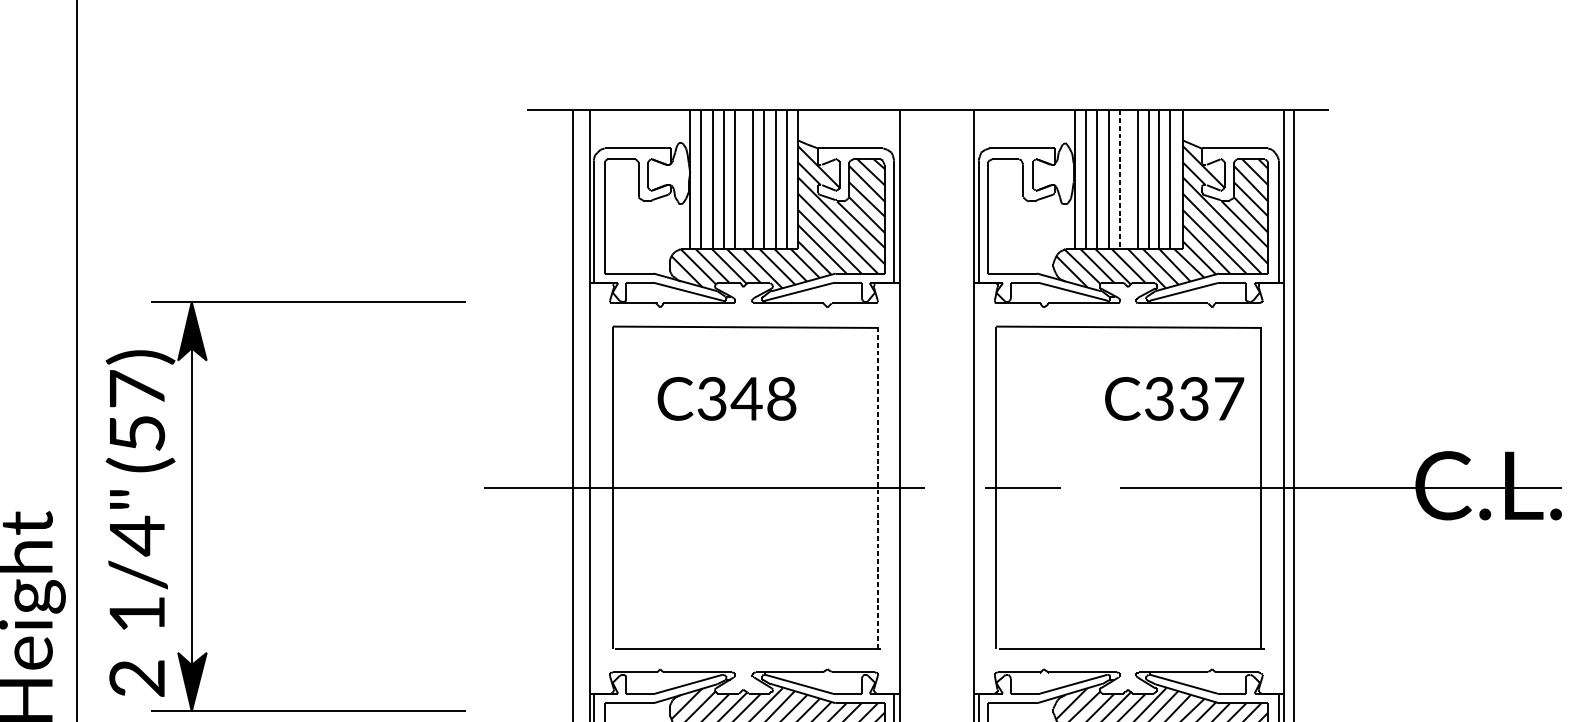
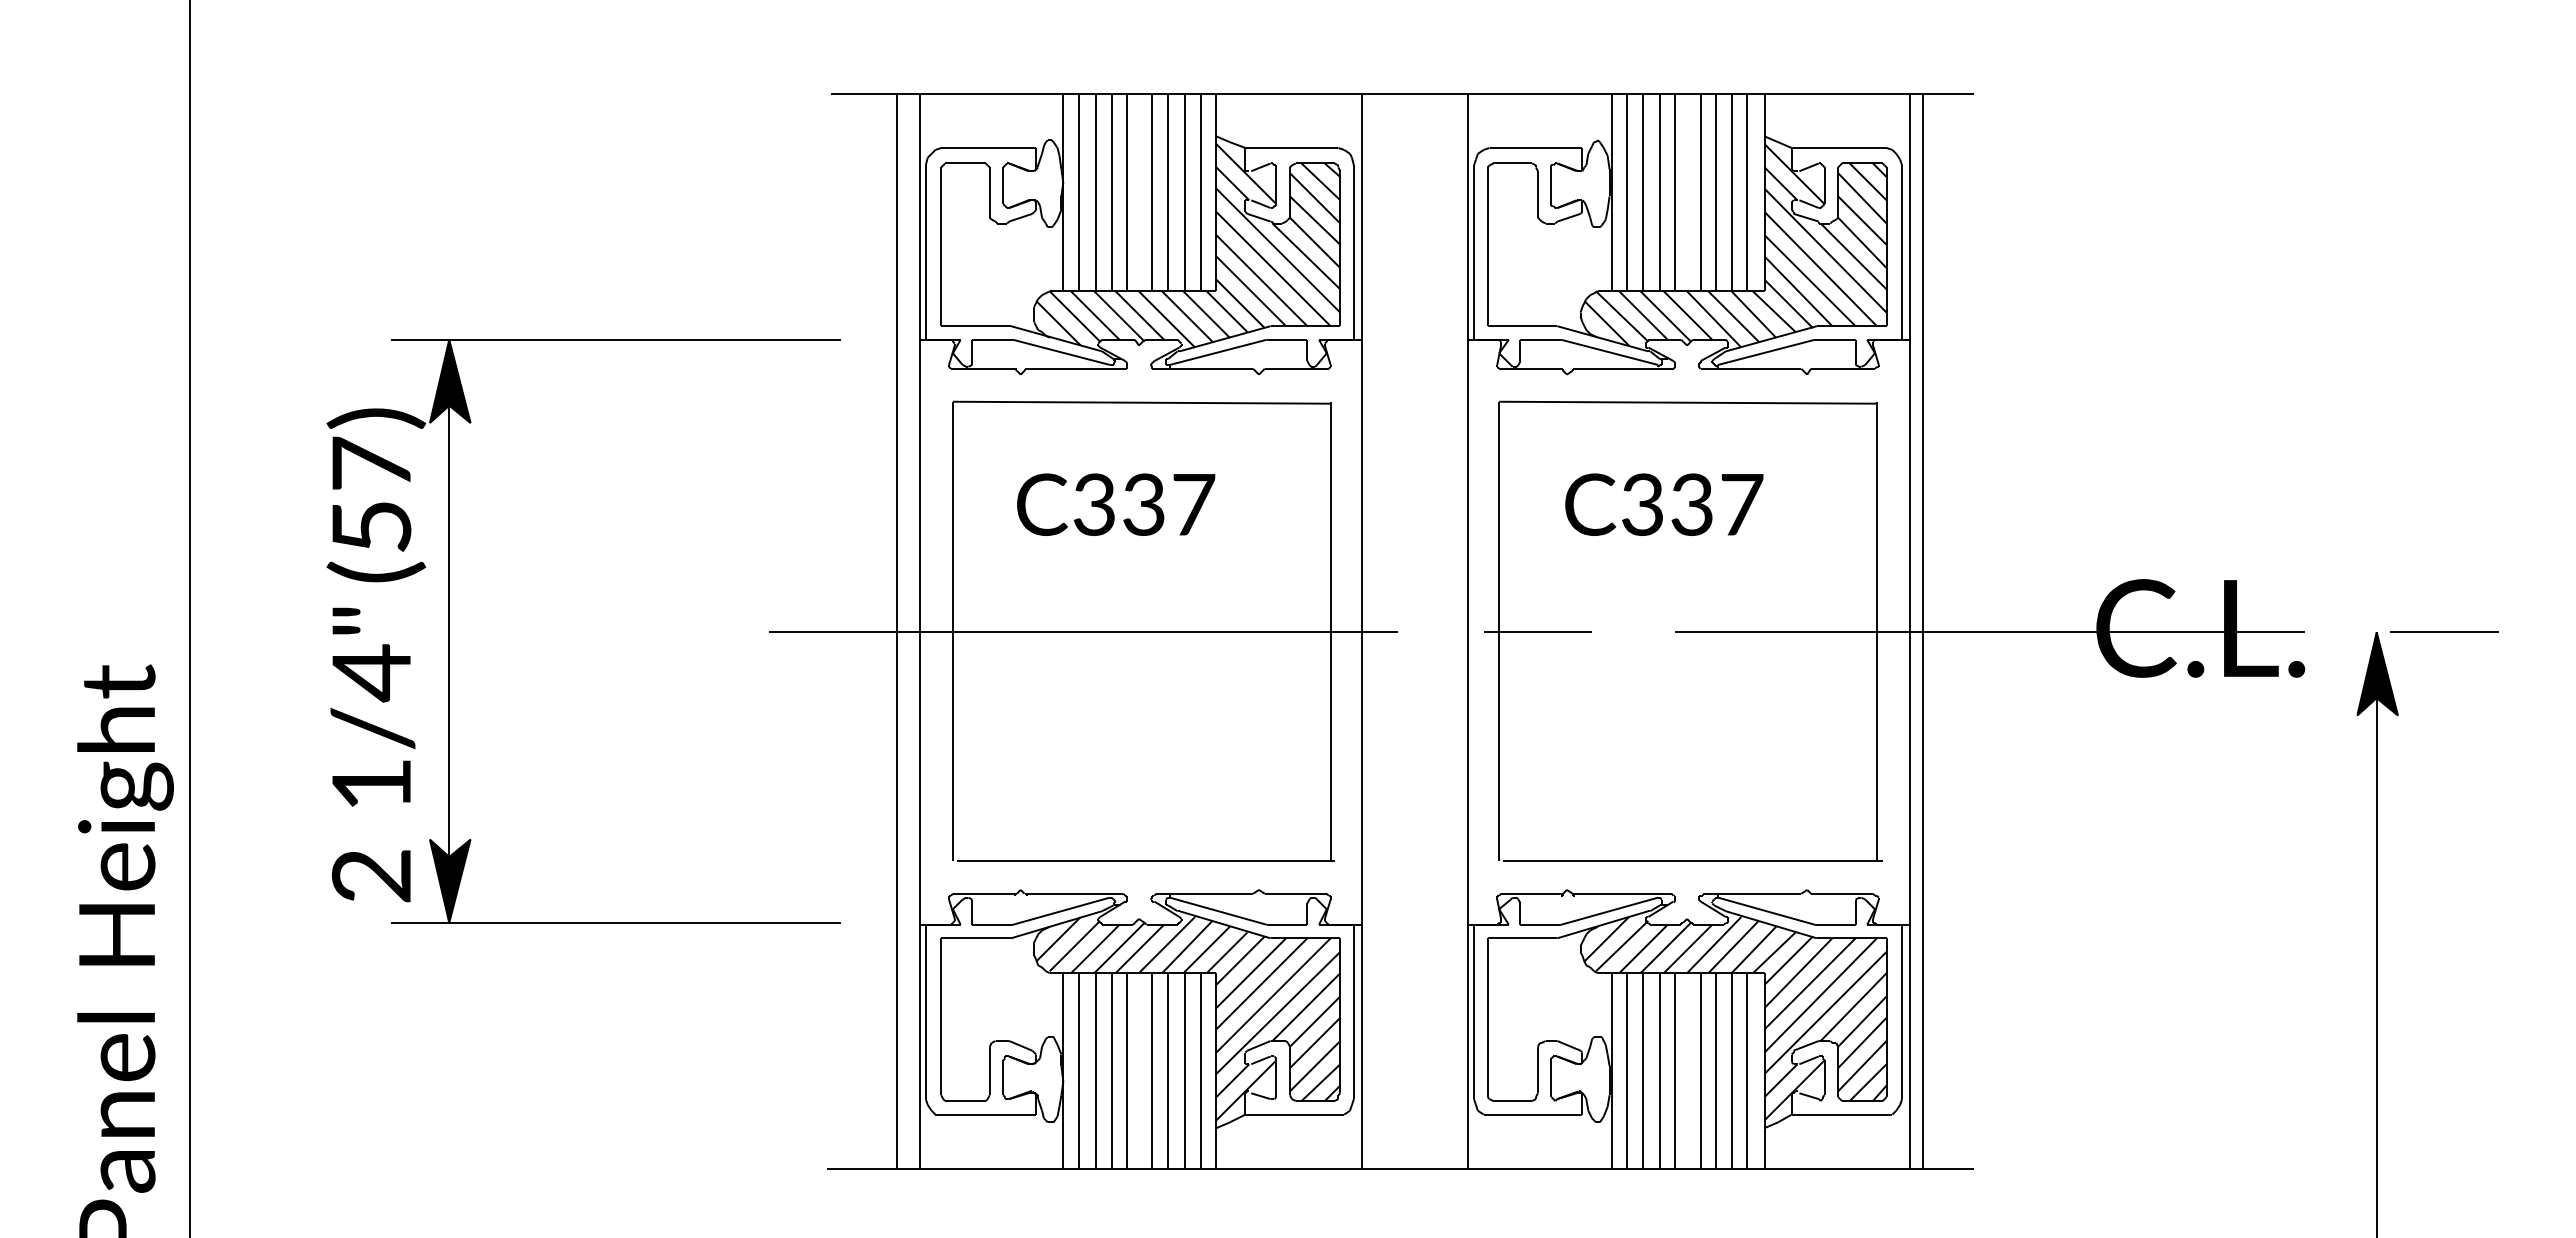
line: (1119, 179) -> (1675, 192), dashed -> solid
text: (763, 398) -> (1167, 504), C348 -> C337
text: (1174, 398) -> (1664, 504), moved
line: (877, 487) -> (1330, 631), dashed -> solid
part: (191, 506) -> (449, 631), moved

